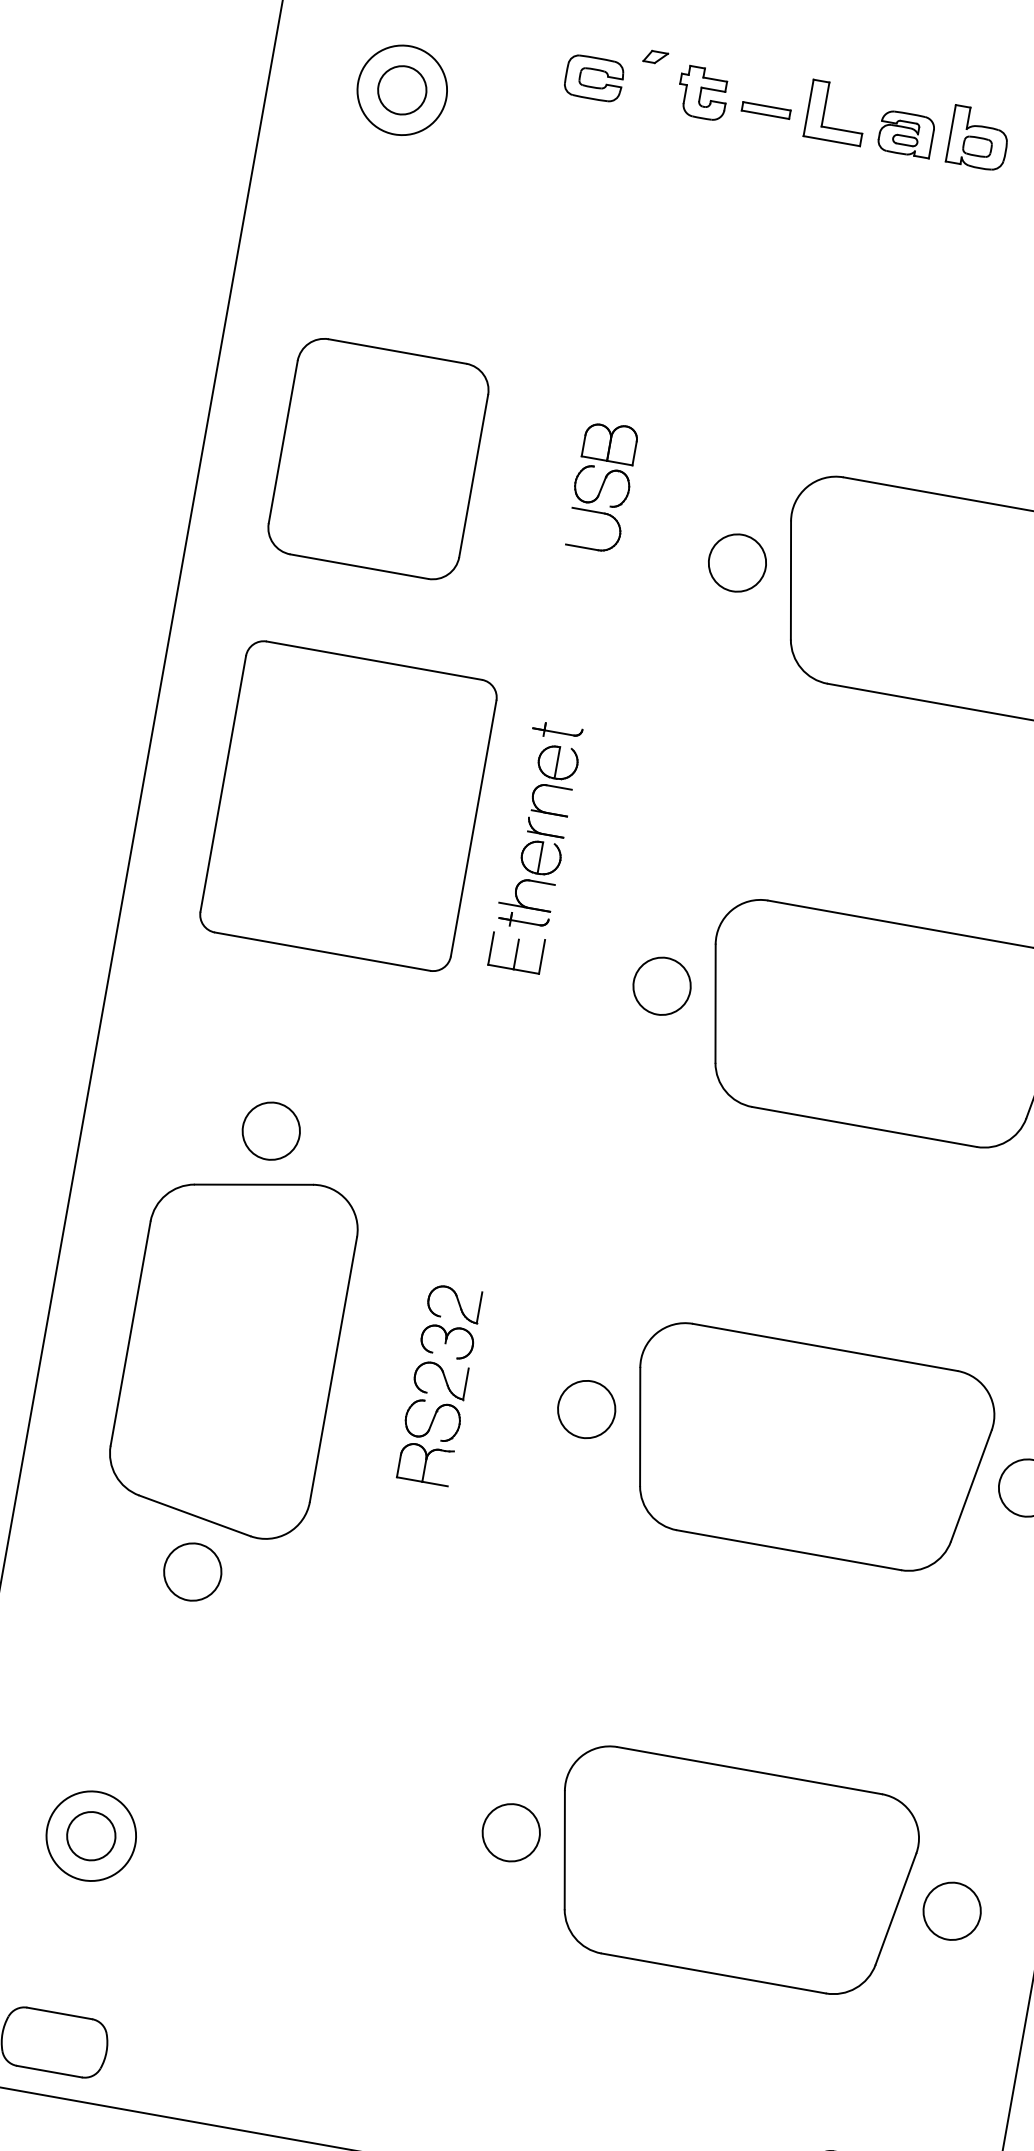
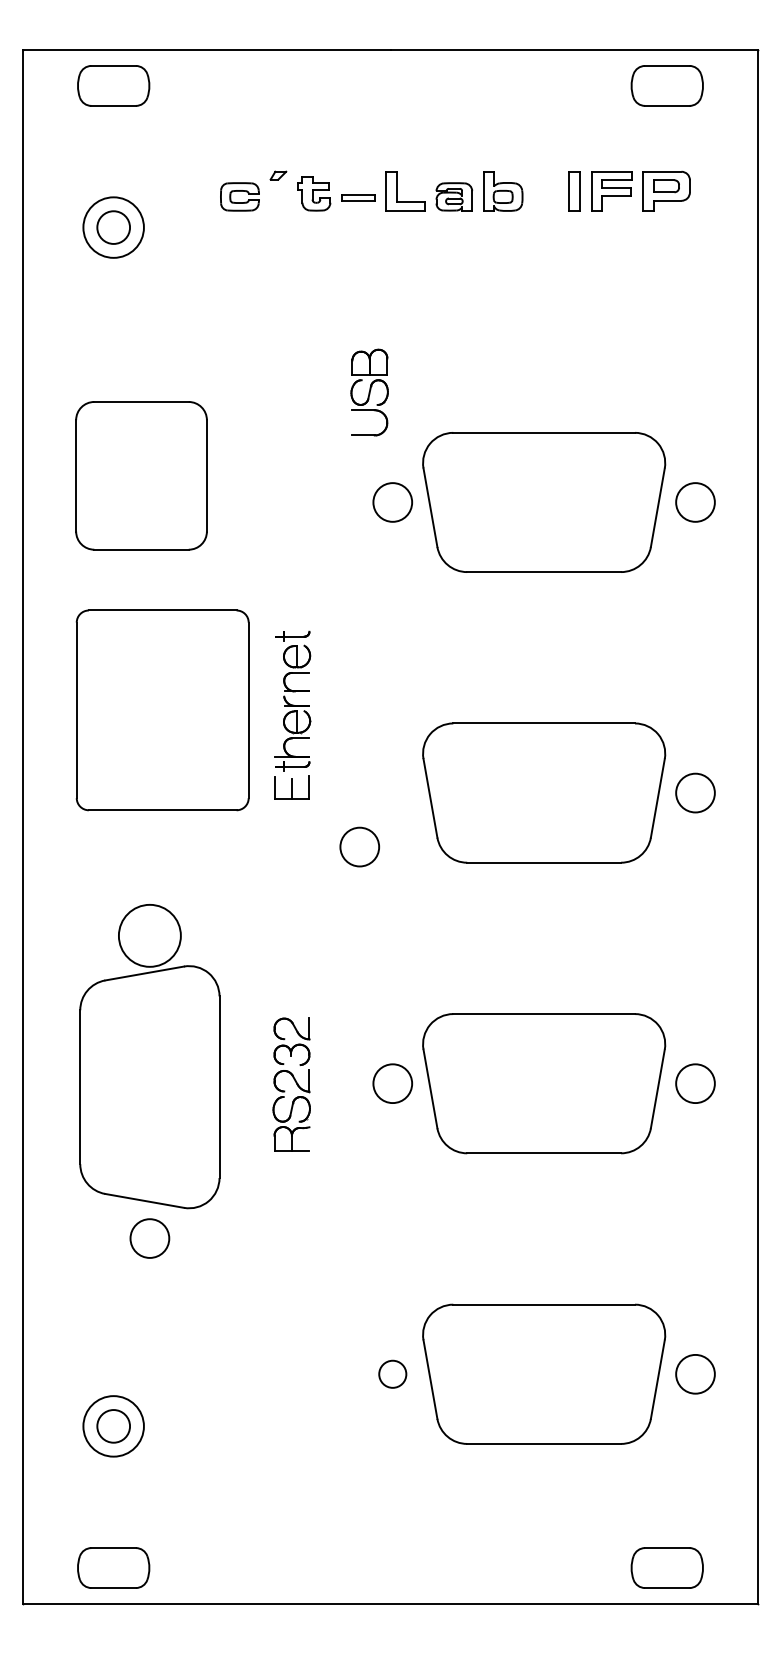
part: (601, 486) -> (369, 392), moved
circle: (661, 985) -> (359, 846), moved
circle: (270, 1130) -> (149, 935), size x1.6
circle: (511, 1831) -> (392, 1373), size x0.7

